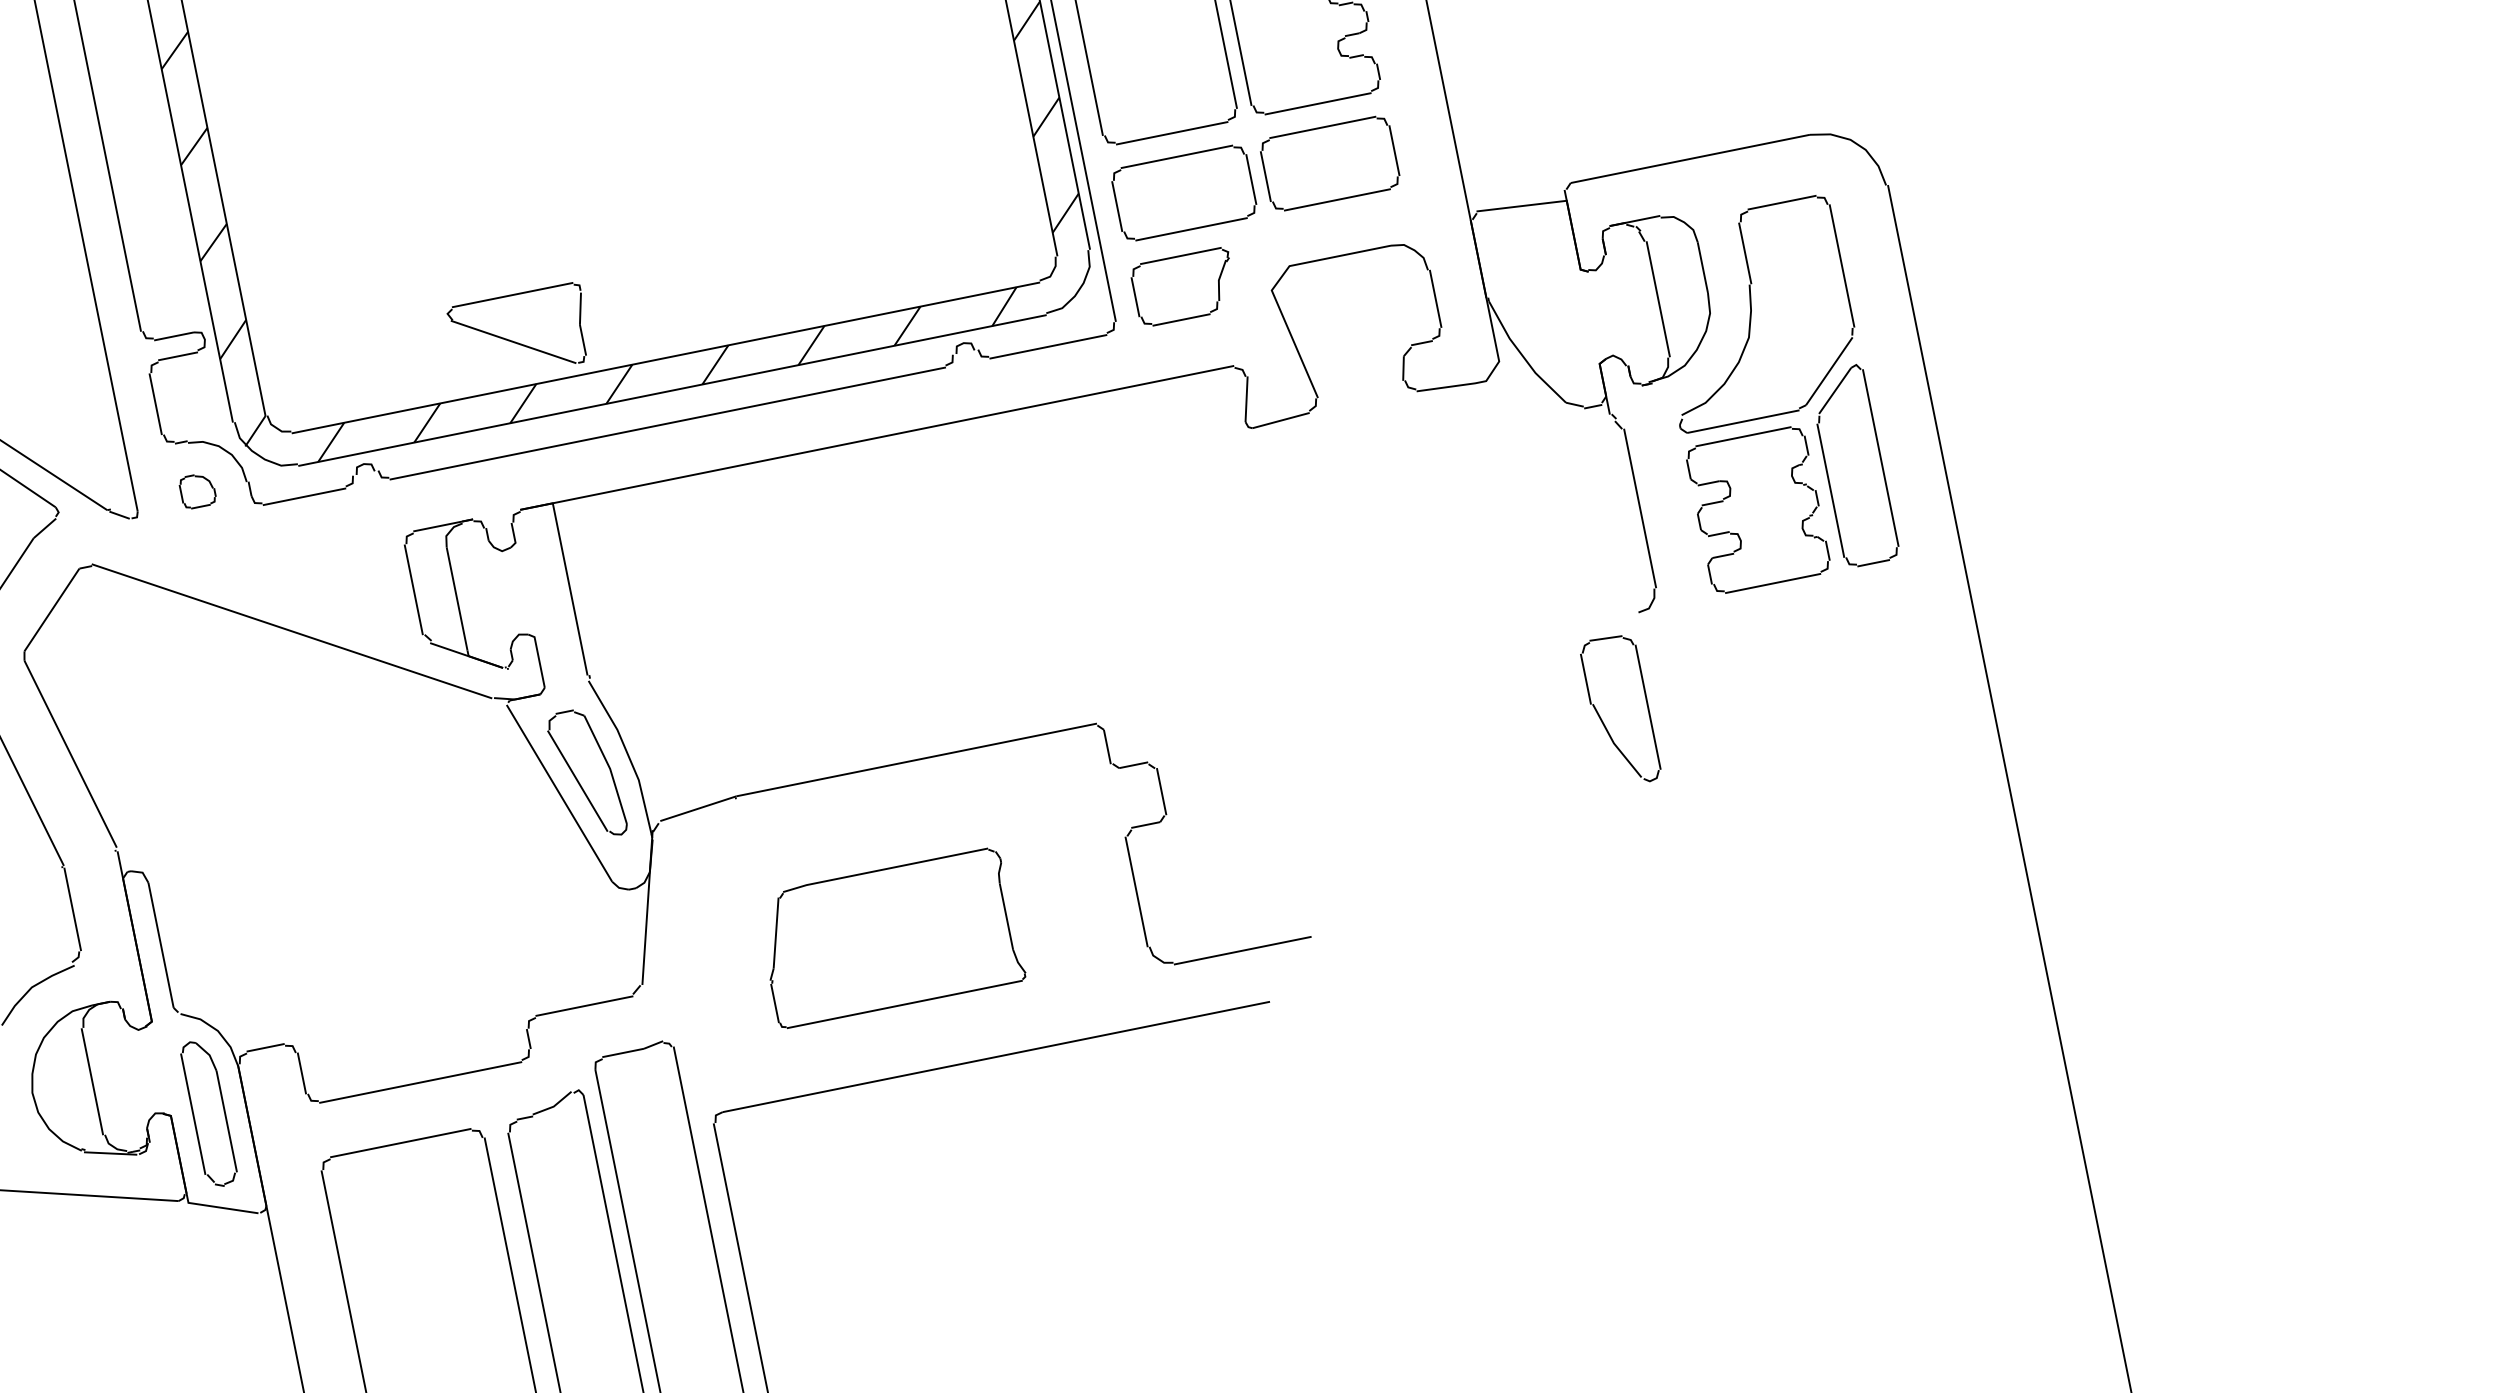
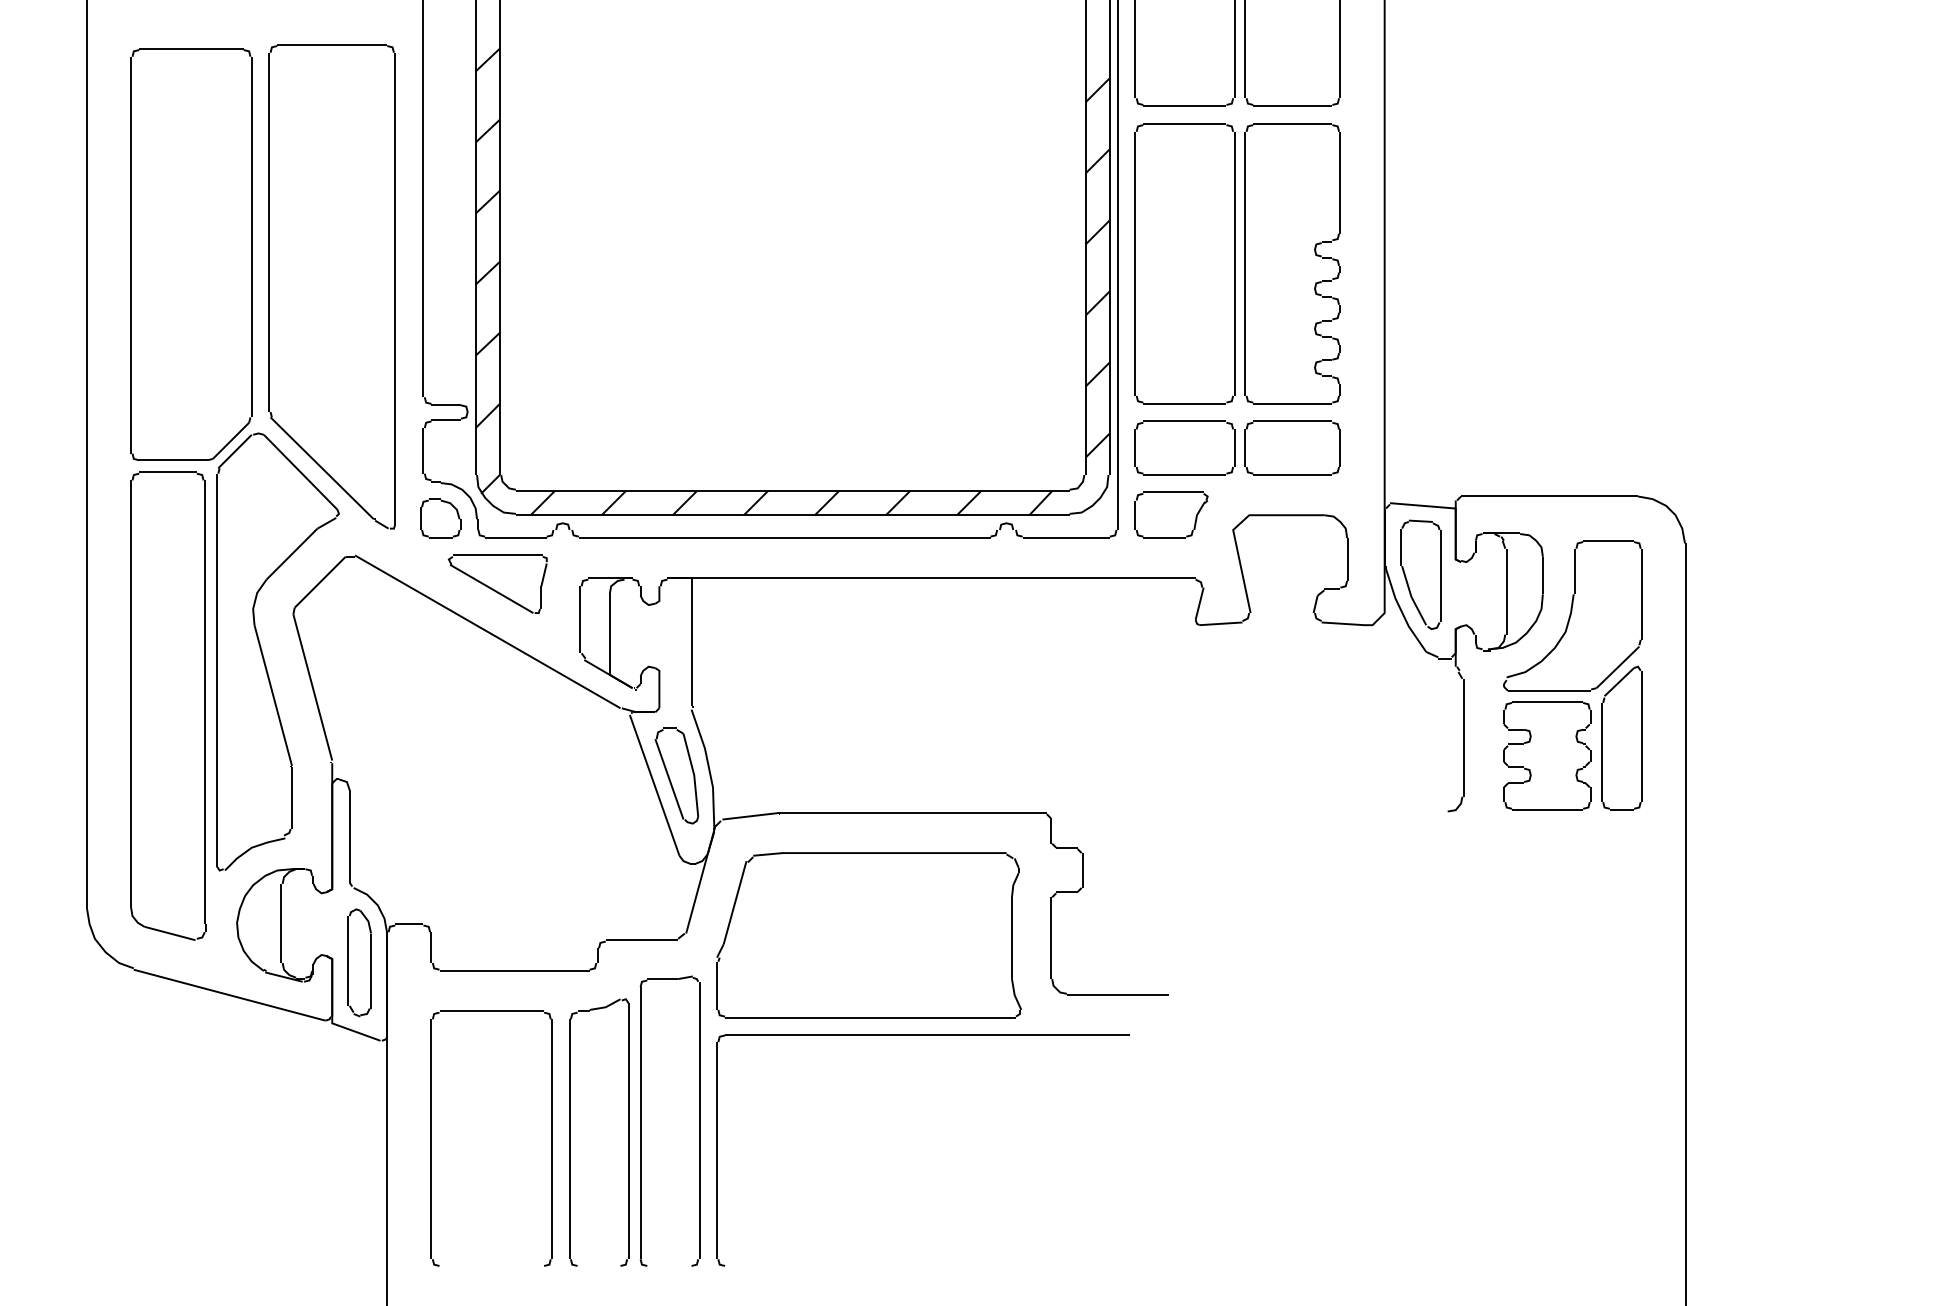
part: (519, 333) -> (497, 583), moved
part: (197, 490) -> (440, 518), size x1.67
part: (1603, 720) -> (1407, 579), moved
part: (889, 937) -> (868, 935), size x1.67

